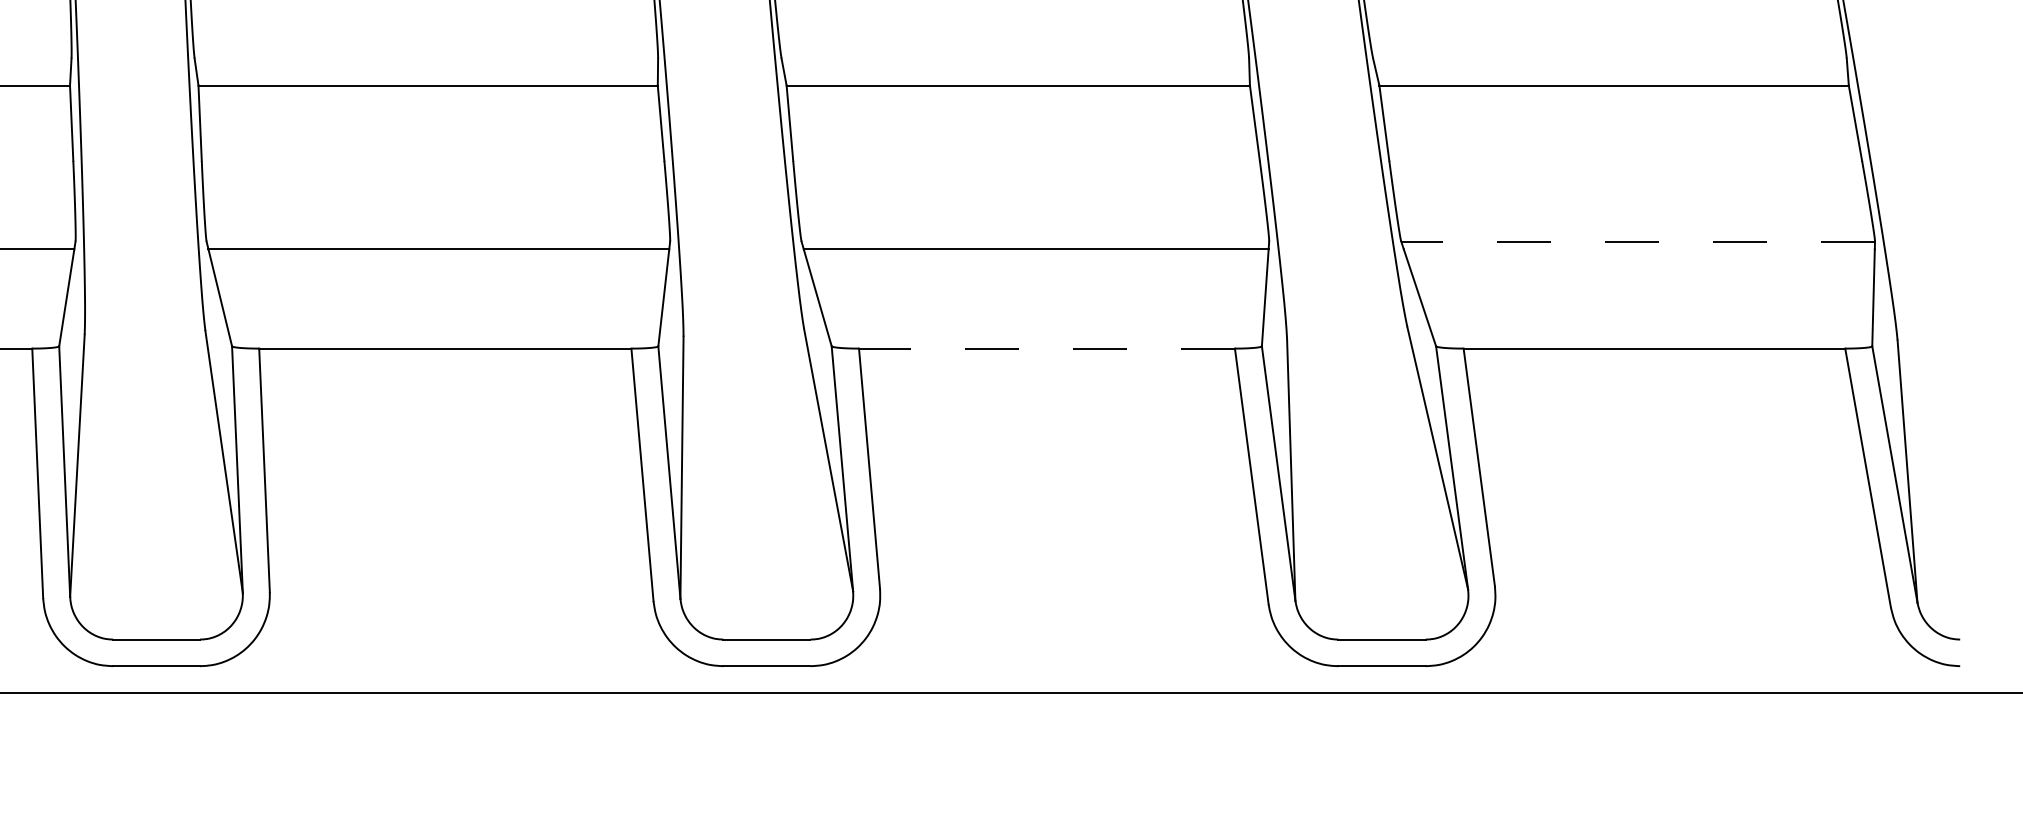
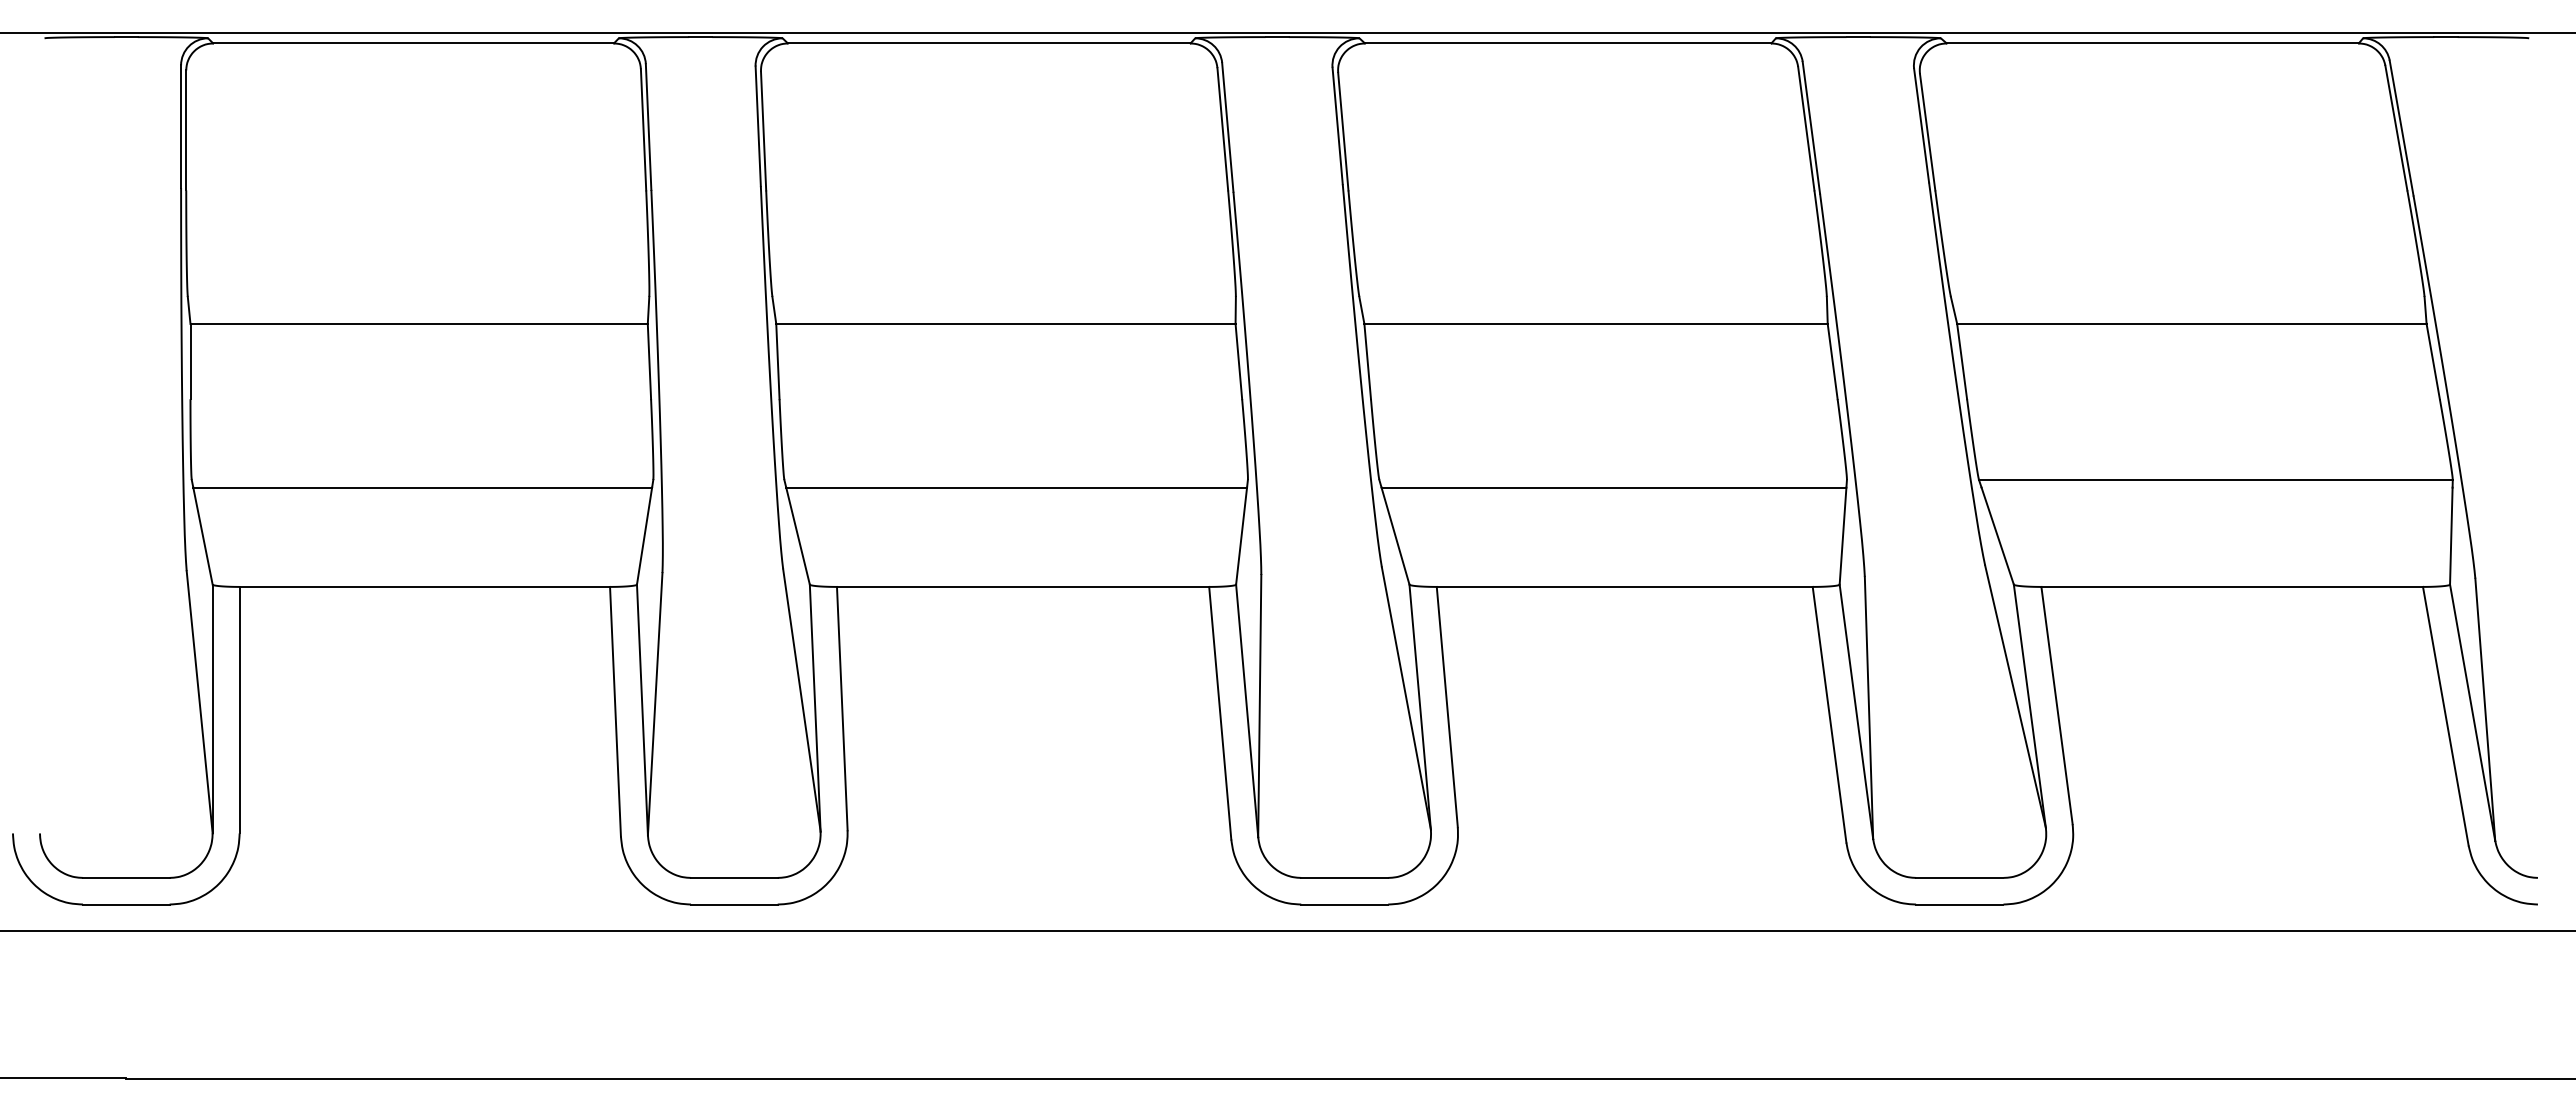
line: (1637, 241) -> (2215, 479), dashed -> solid
line: (1046, 348) -> (1624, 586), dashed -> solid

